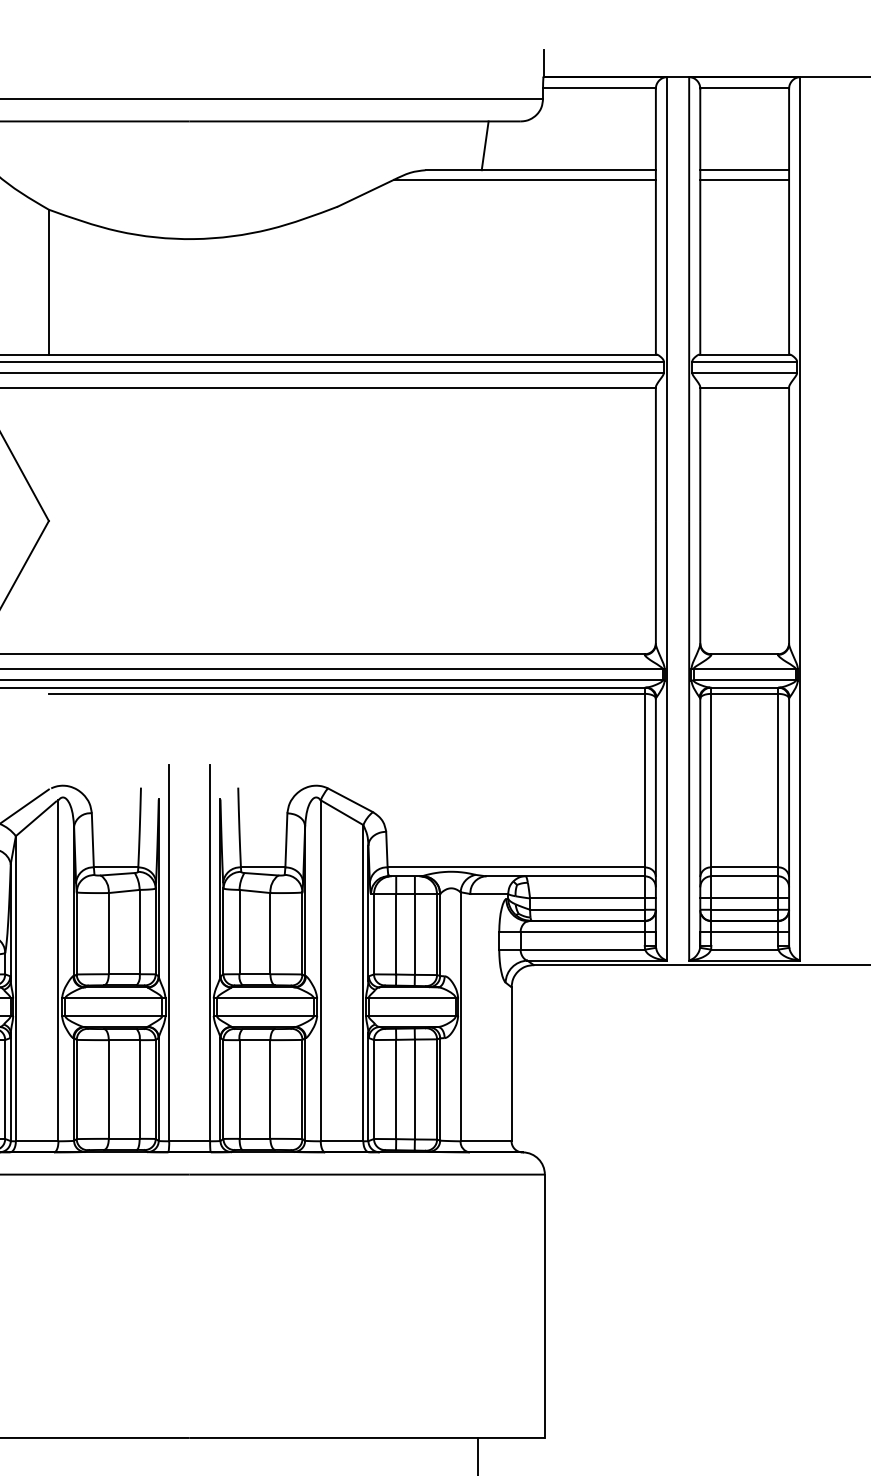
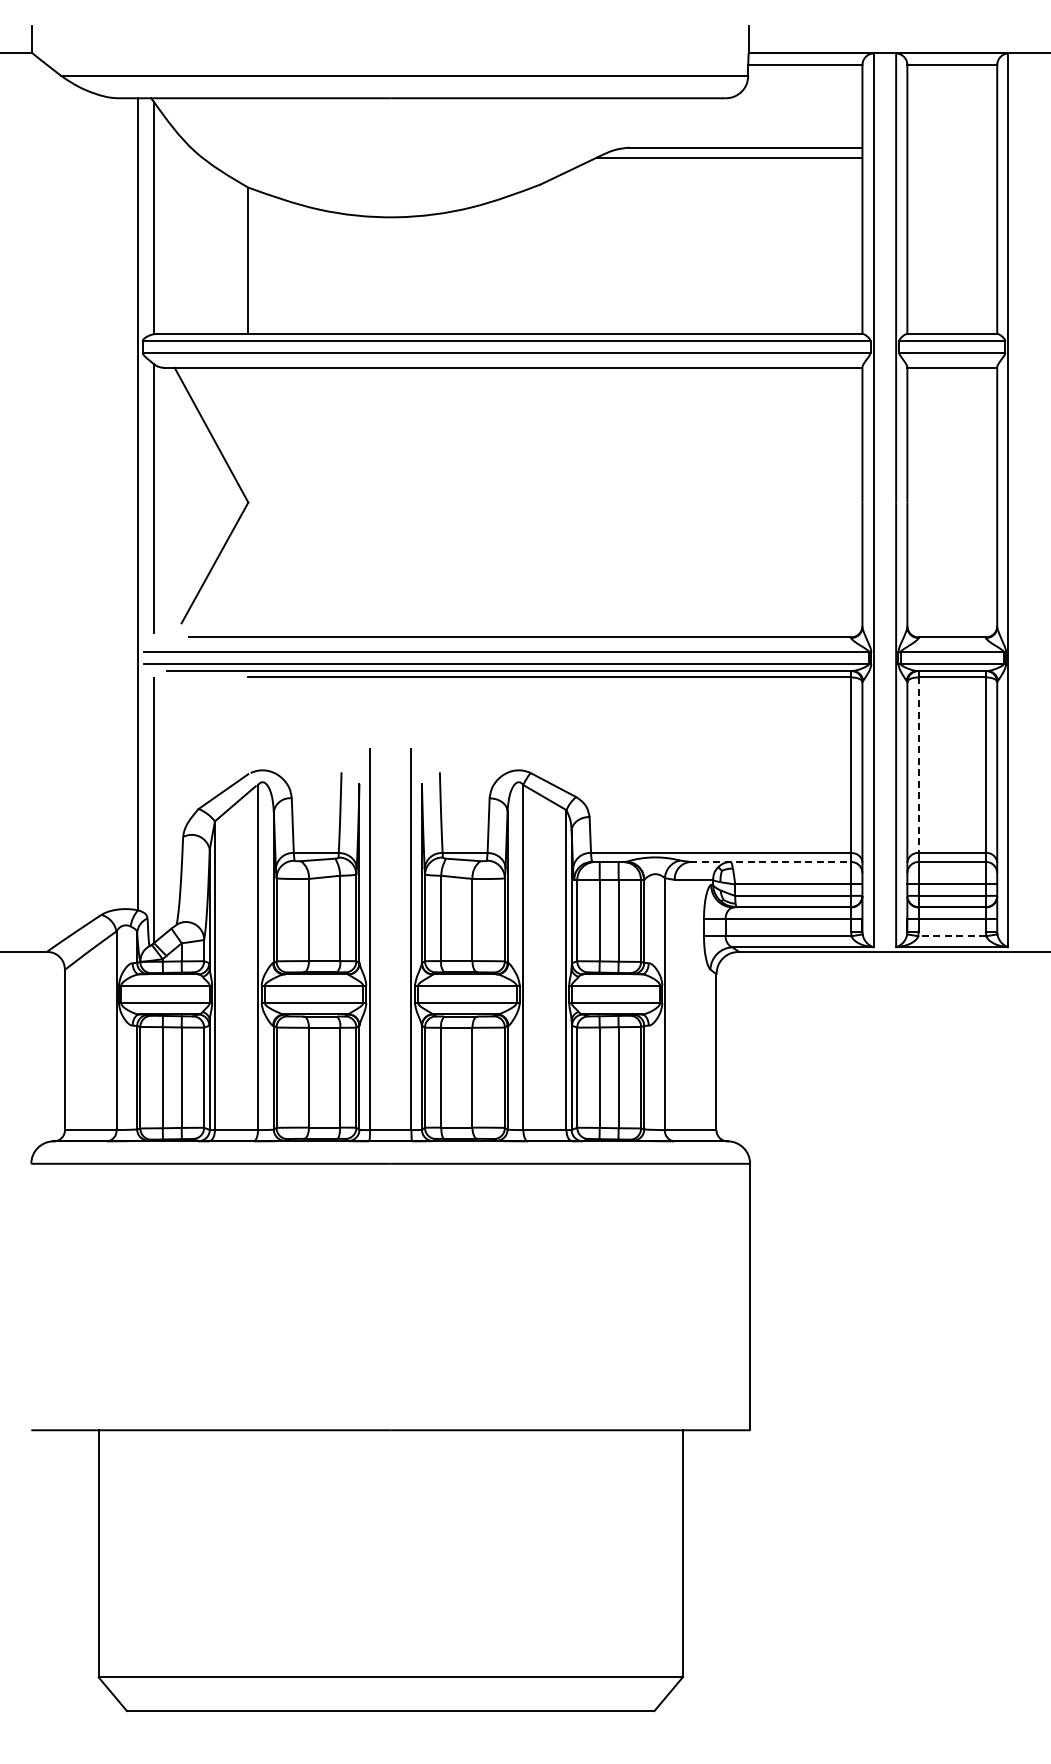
line: (484, 145) -> (689, 122), removed
line: (744, 170) -> (952, 147), removed
line: (744, 179) -> (952, 157), removed
line: (711, 780) -> (918, 765), solid -> dashed
line: (565, 875) -> (771, 861), solid -> dashed
line: (743, 949) -> (951, 936), solid -> dashed

